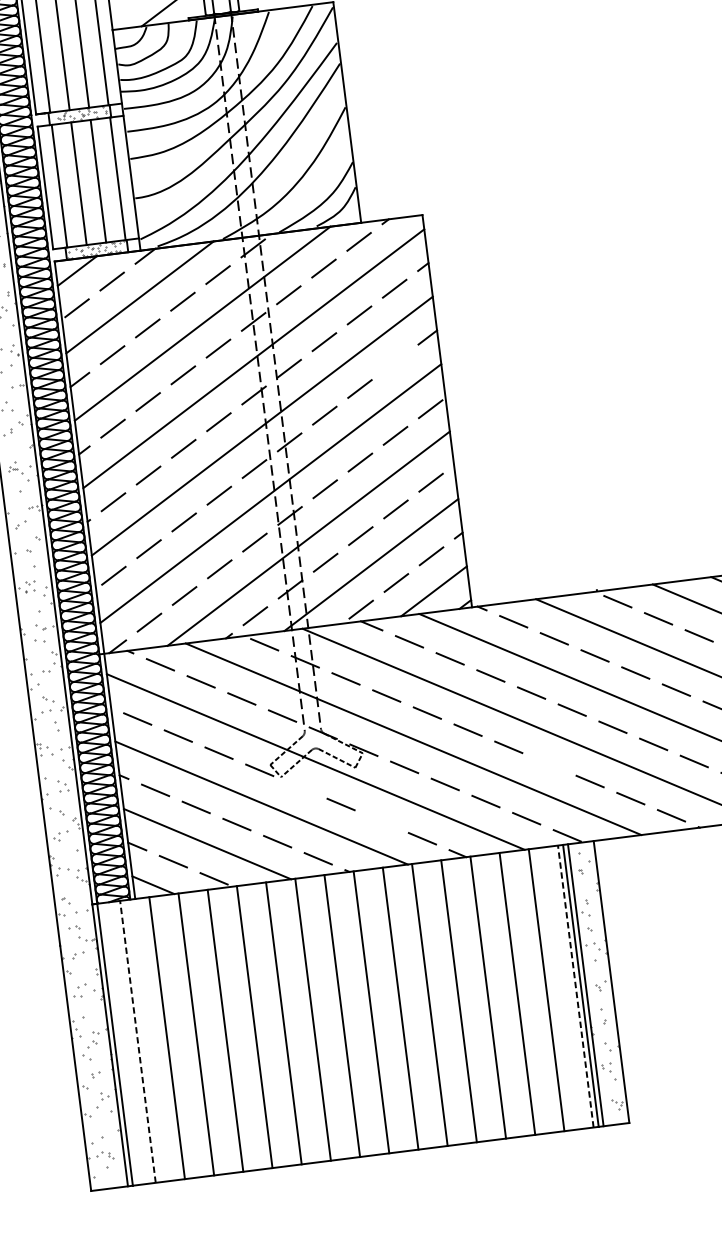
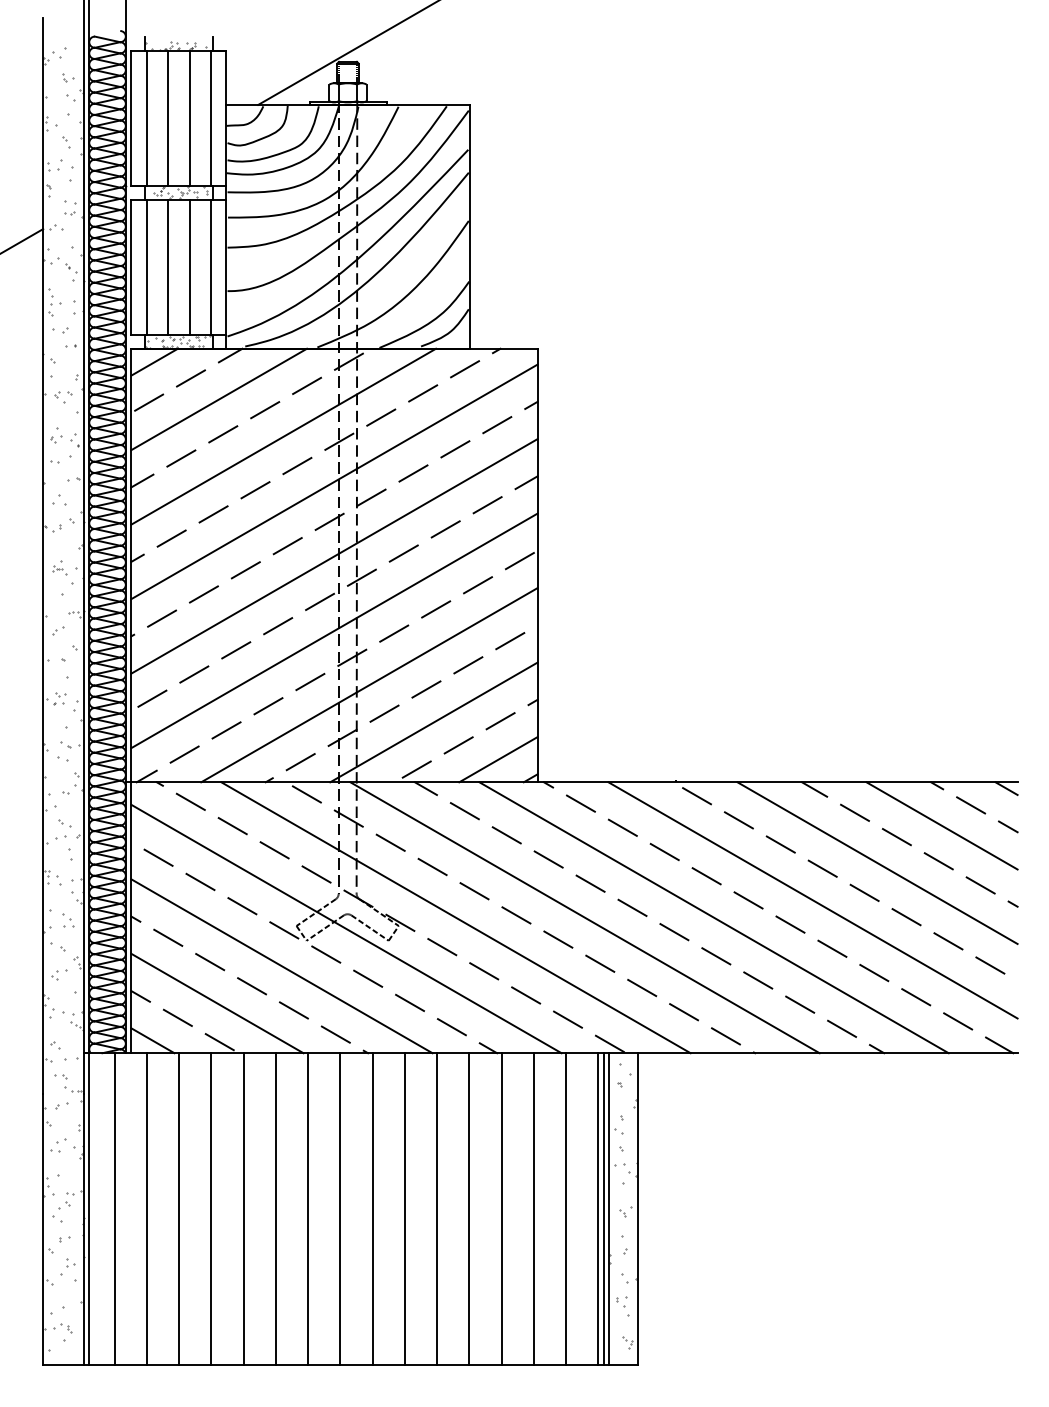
line: (395, 362) -> (487, 505), added
line: (549, 764) -> (600, 963), added
line: (300, 787) -> (326, 954), added
line: (381, 821) -> (409, 1002), added
line: (575, 986) -> (598, 1209), dashed -> solid
line: (137, 1042) -> (114, 1209), dashed -> solid

